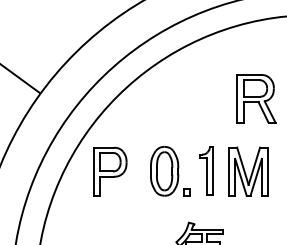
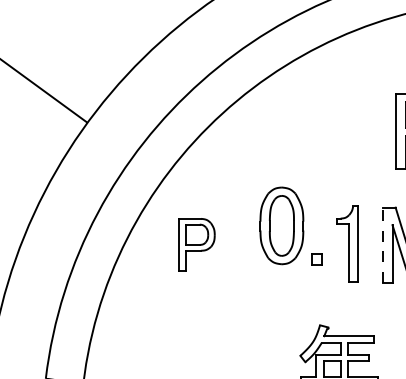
part: (110, 171) -> (197, 244), size x0.7
part: (170, 171) -> (291, 226), moved
line: (229, 171) -> (383, 244), solid -> dashed

